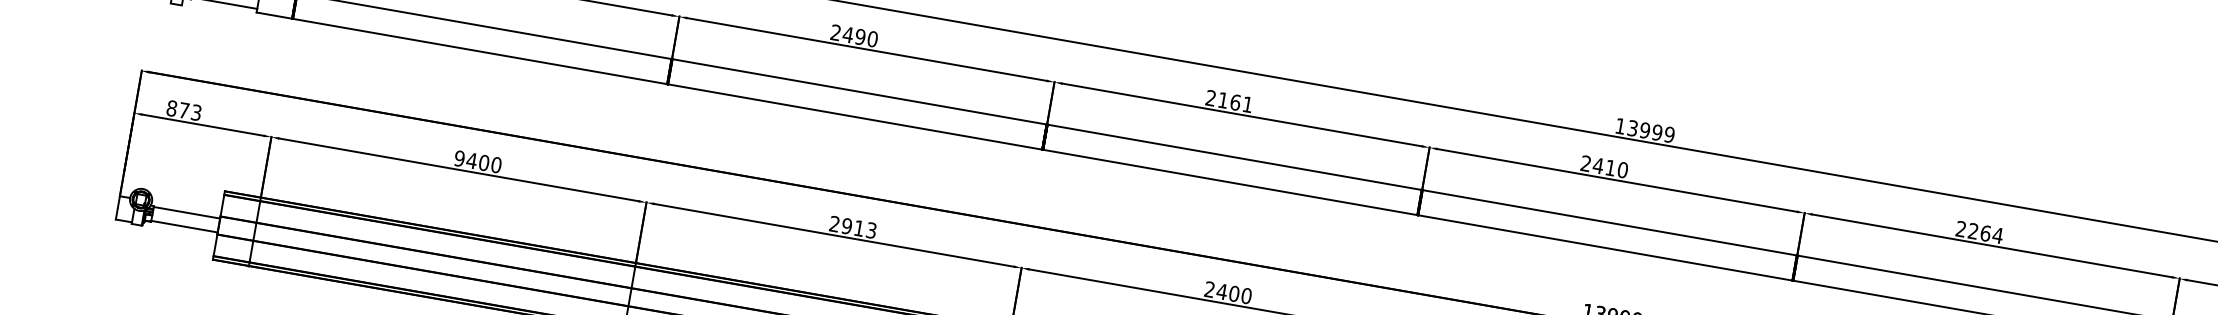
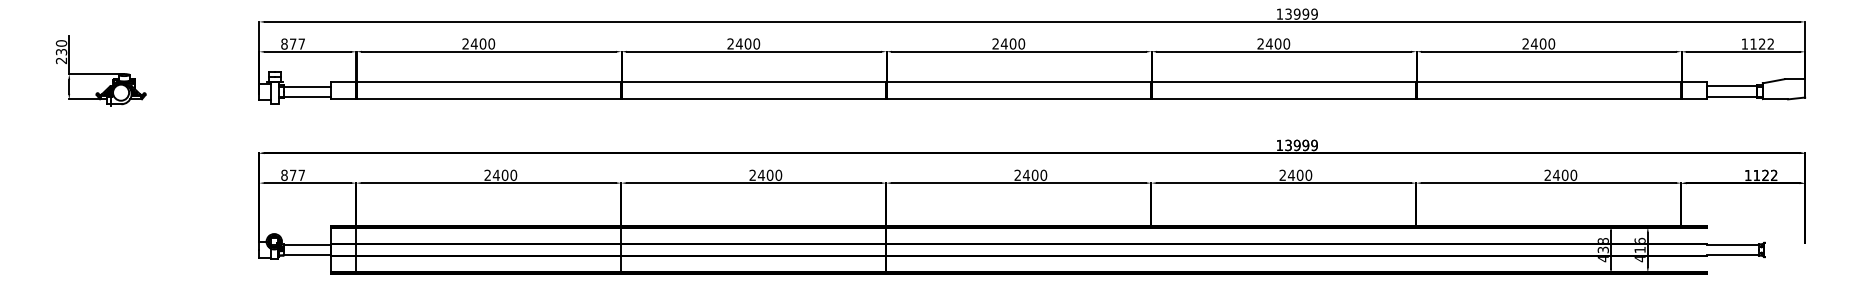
text: (859, 36) -> (747, 43), 2490 -> 2400
text: (1234, 101) -> (1012, 43), 2161 -> 2400
text: (196, 111) -> (301, 174), 873 -> 877
text: (459, 157) -> (487, 174), 9400 -> 2400
text: (1609, 167) -> (1277, 43), 2410 -> 2400
text: (858, 227) -> (769, 174), 2913 -> 2400
text: (1984, 232) -> (1542, 43), 2264 -> 2400

